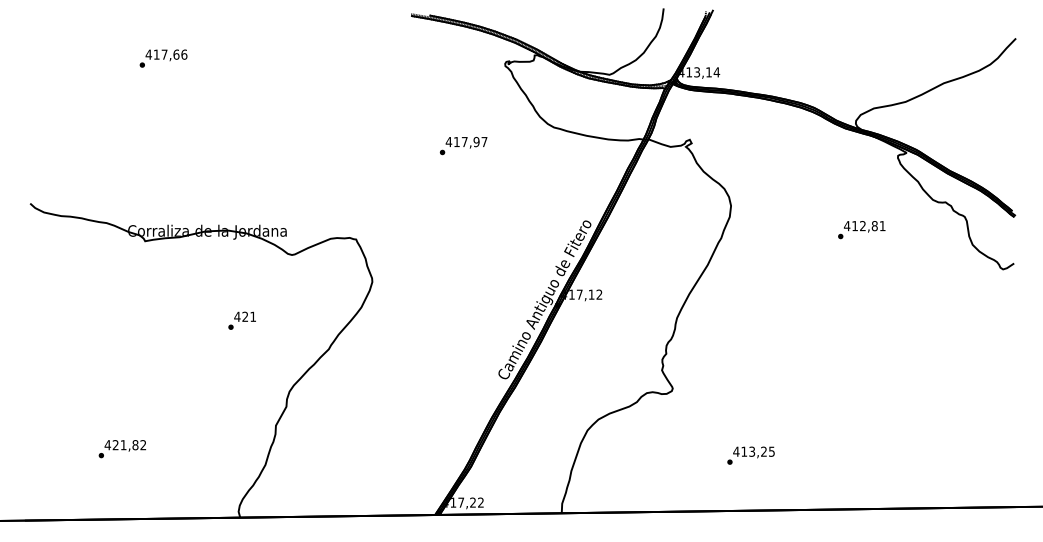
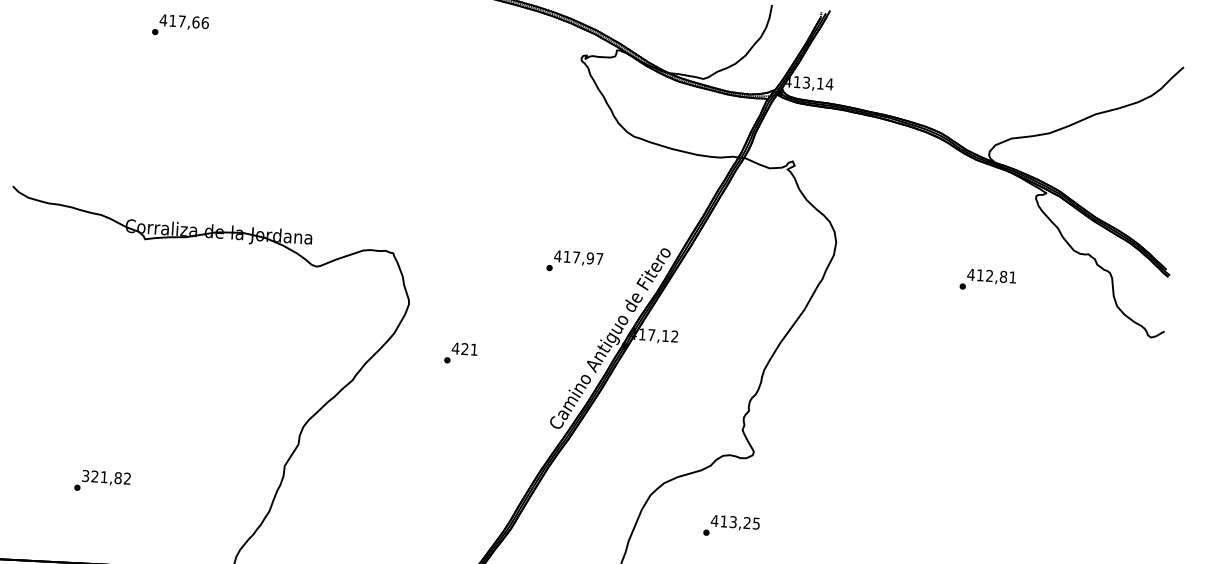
text: (463, 146) -> (574, 262), moved
text: (241, 320) -> (460, 353), moved
text: (107, 445) -> (85, 476), 421,82 -> 321,82
text: (750, 455) -> (731, 526), moved

